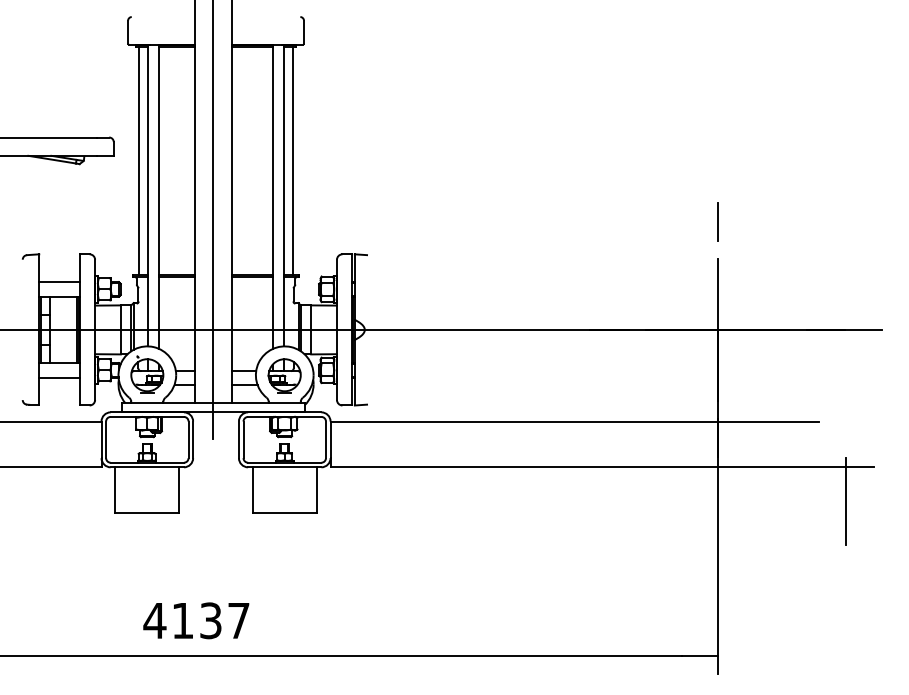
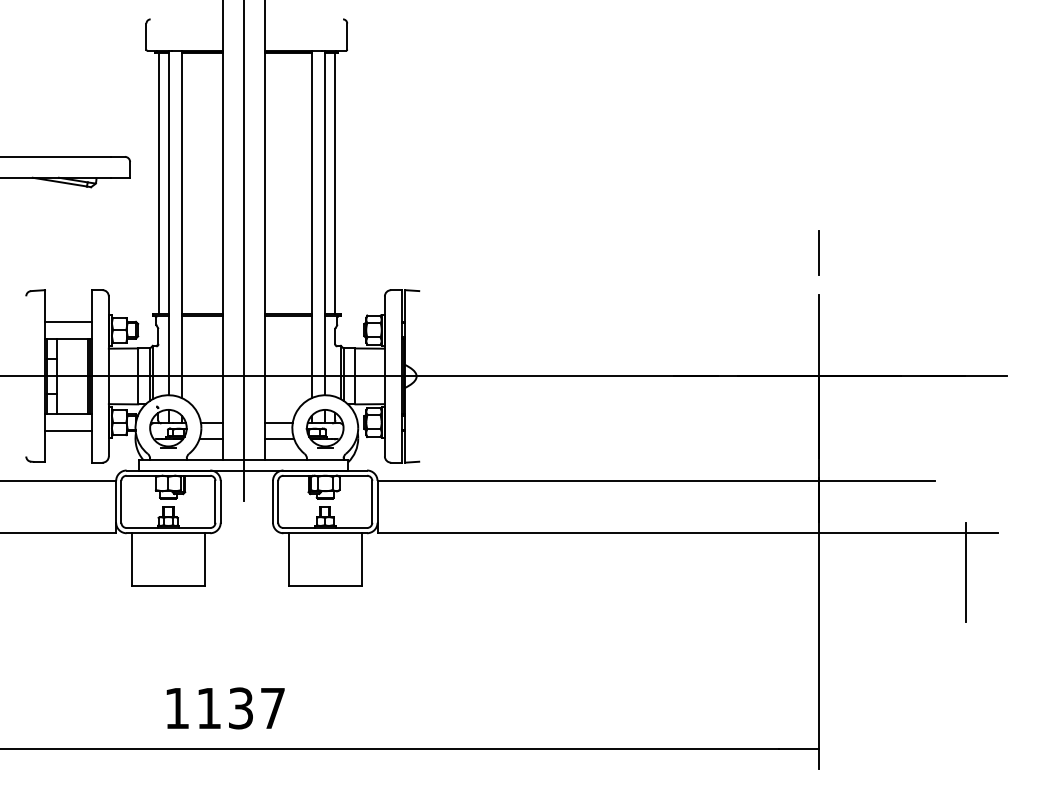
text: (154, 620) -> (176, 708), 4137 -> 1137

